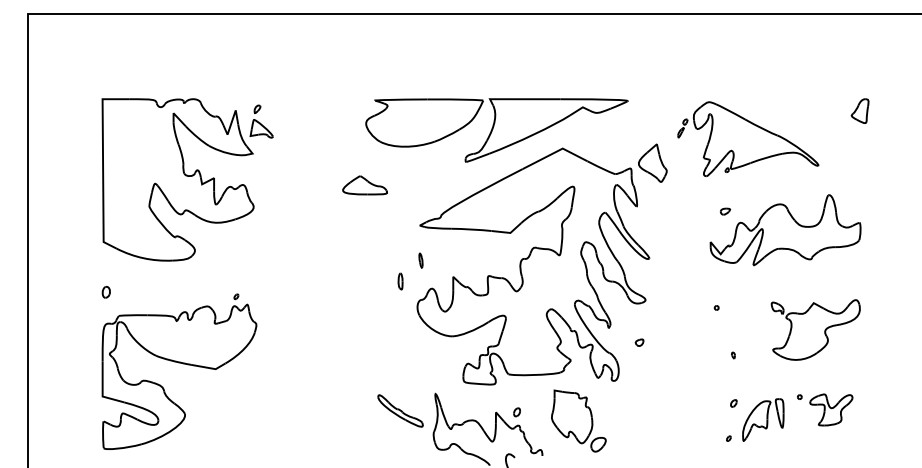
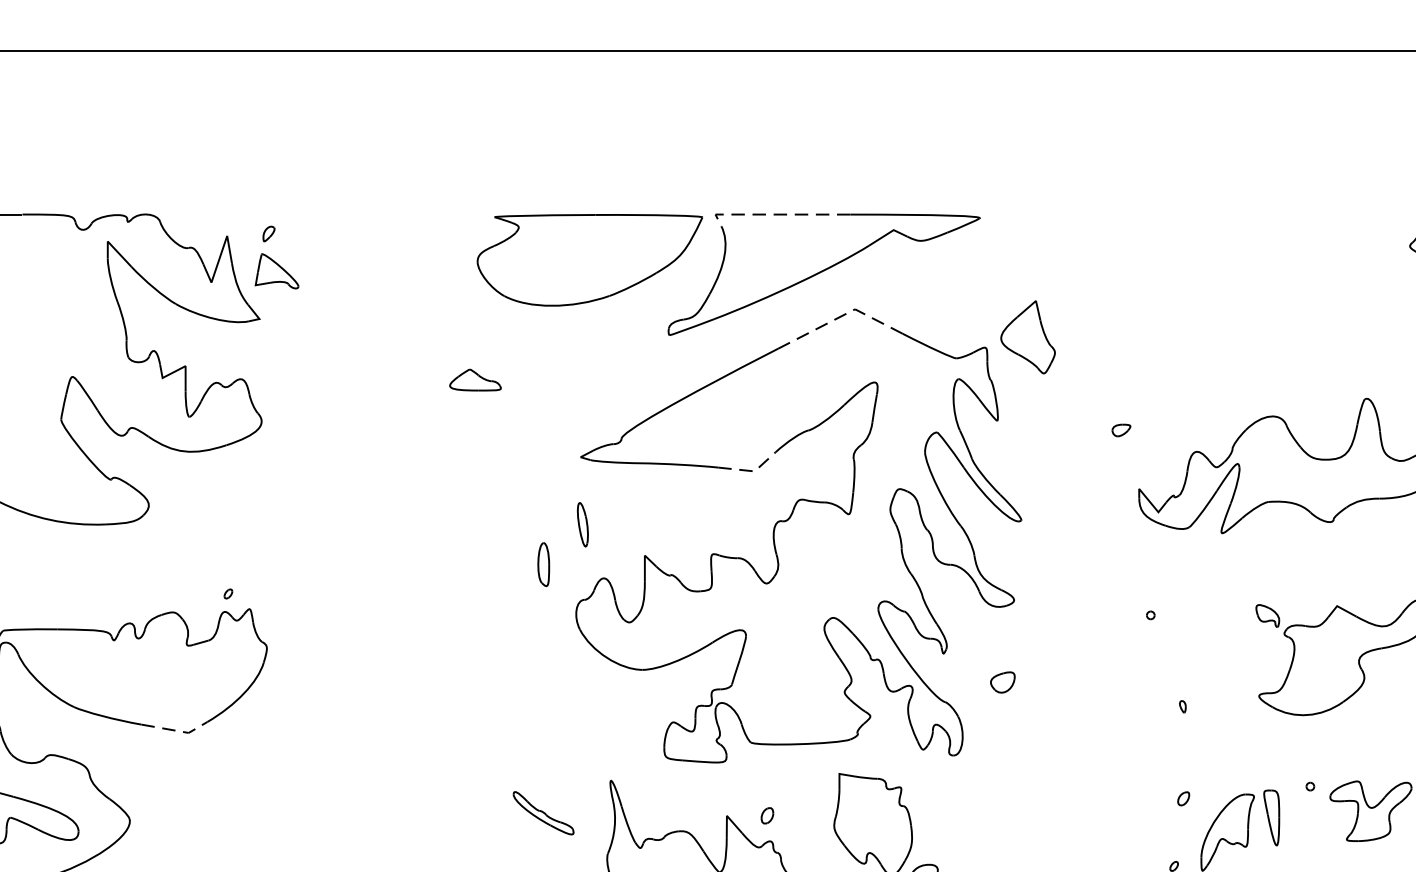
line: (520, 99) -> (773, 215), solid -> dashed
part: (748, 139) -> (1211, 291), removed
line: (555, 152) -> (841, 316), solid -> dashed
part: (364, 185) -> (474, 380), size x0.6
part: (725, 211) -> (1121, 430), moved
line: (508, 232) -> (750, 470), solid -> dashed
part: (420, 260) -> (581, 524), size x1.6
part: (400, 281) -> (543, 564), size x1.4
part: (639, 342) -> (1002, 681), size x1.6
line: (209, 368) -> (176, 731), solid -> dashed
part: (400, 410) -> (543, 812), size x0.7

